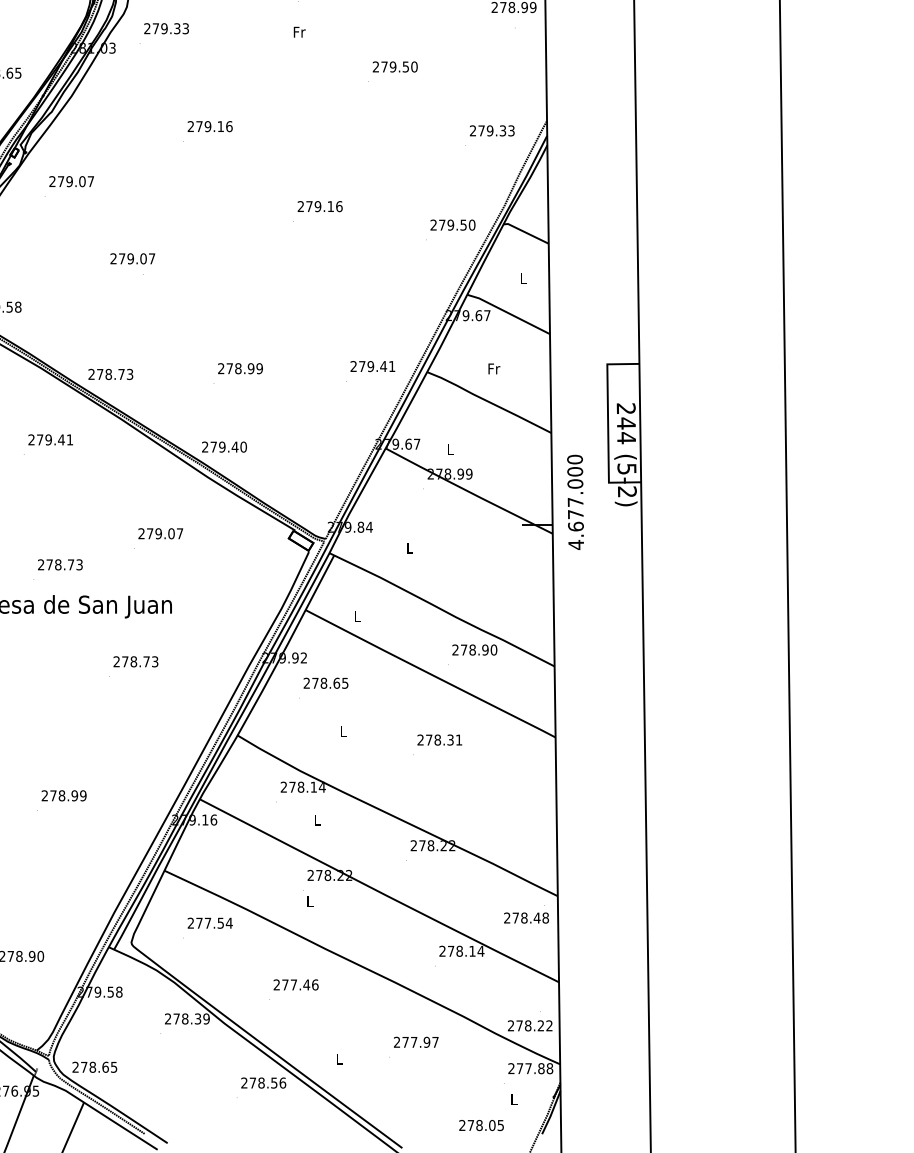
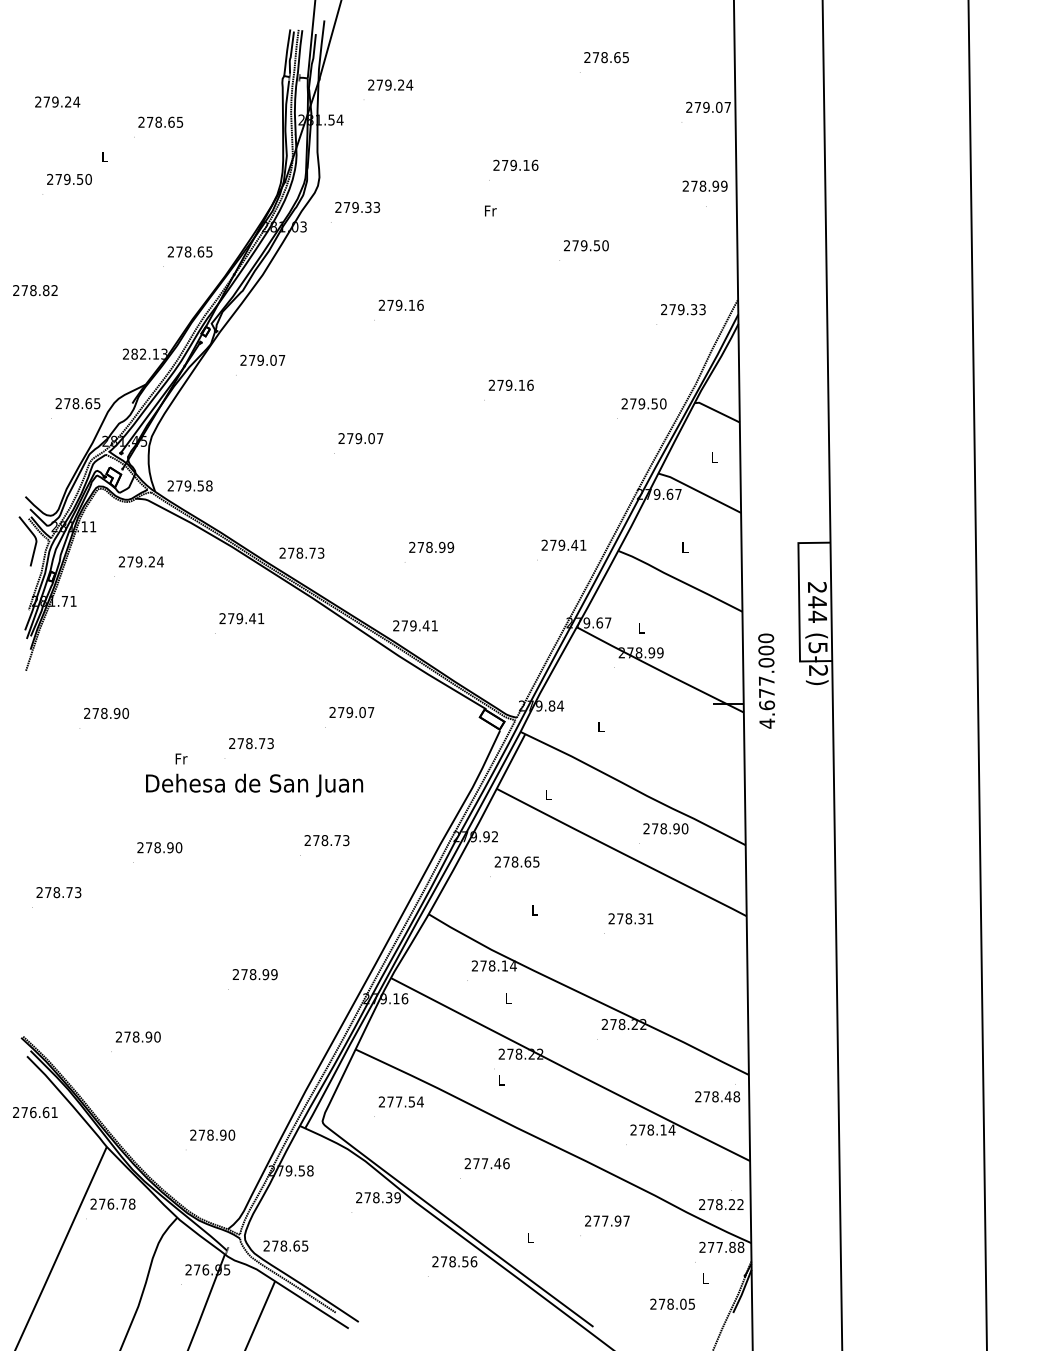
text: (132, 258) -> (360, 438), moved
text: (494, 368) -> (685, 547), Fr -> L
text: (243, 446) -> (434, 625), 279.40 -> 279.41

